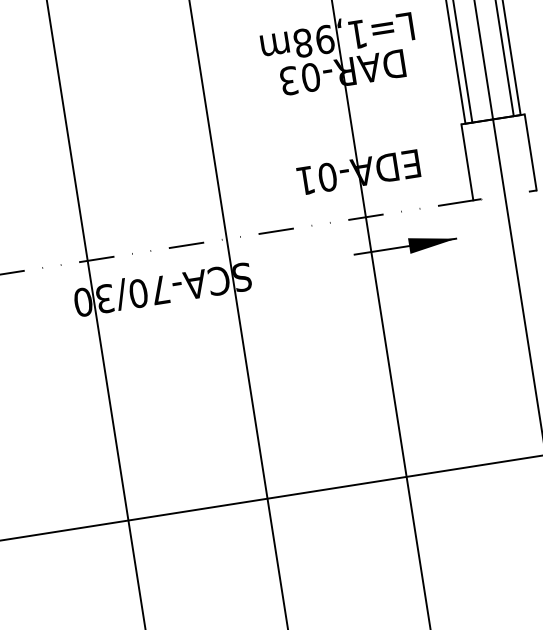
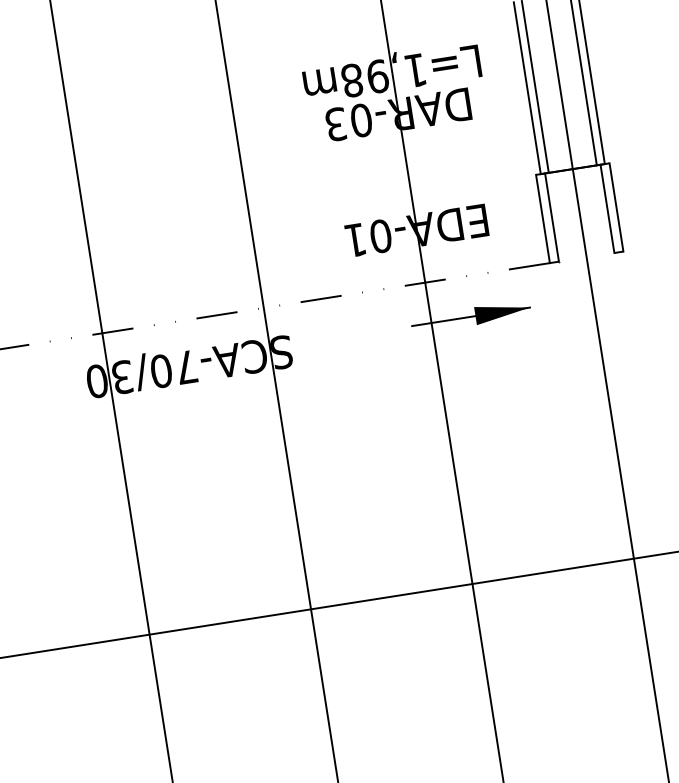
line: (522, 153) -> (607, 208), added
line: (474, 161) -> (551, 217), added

